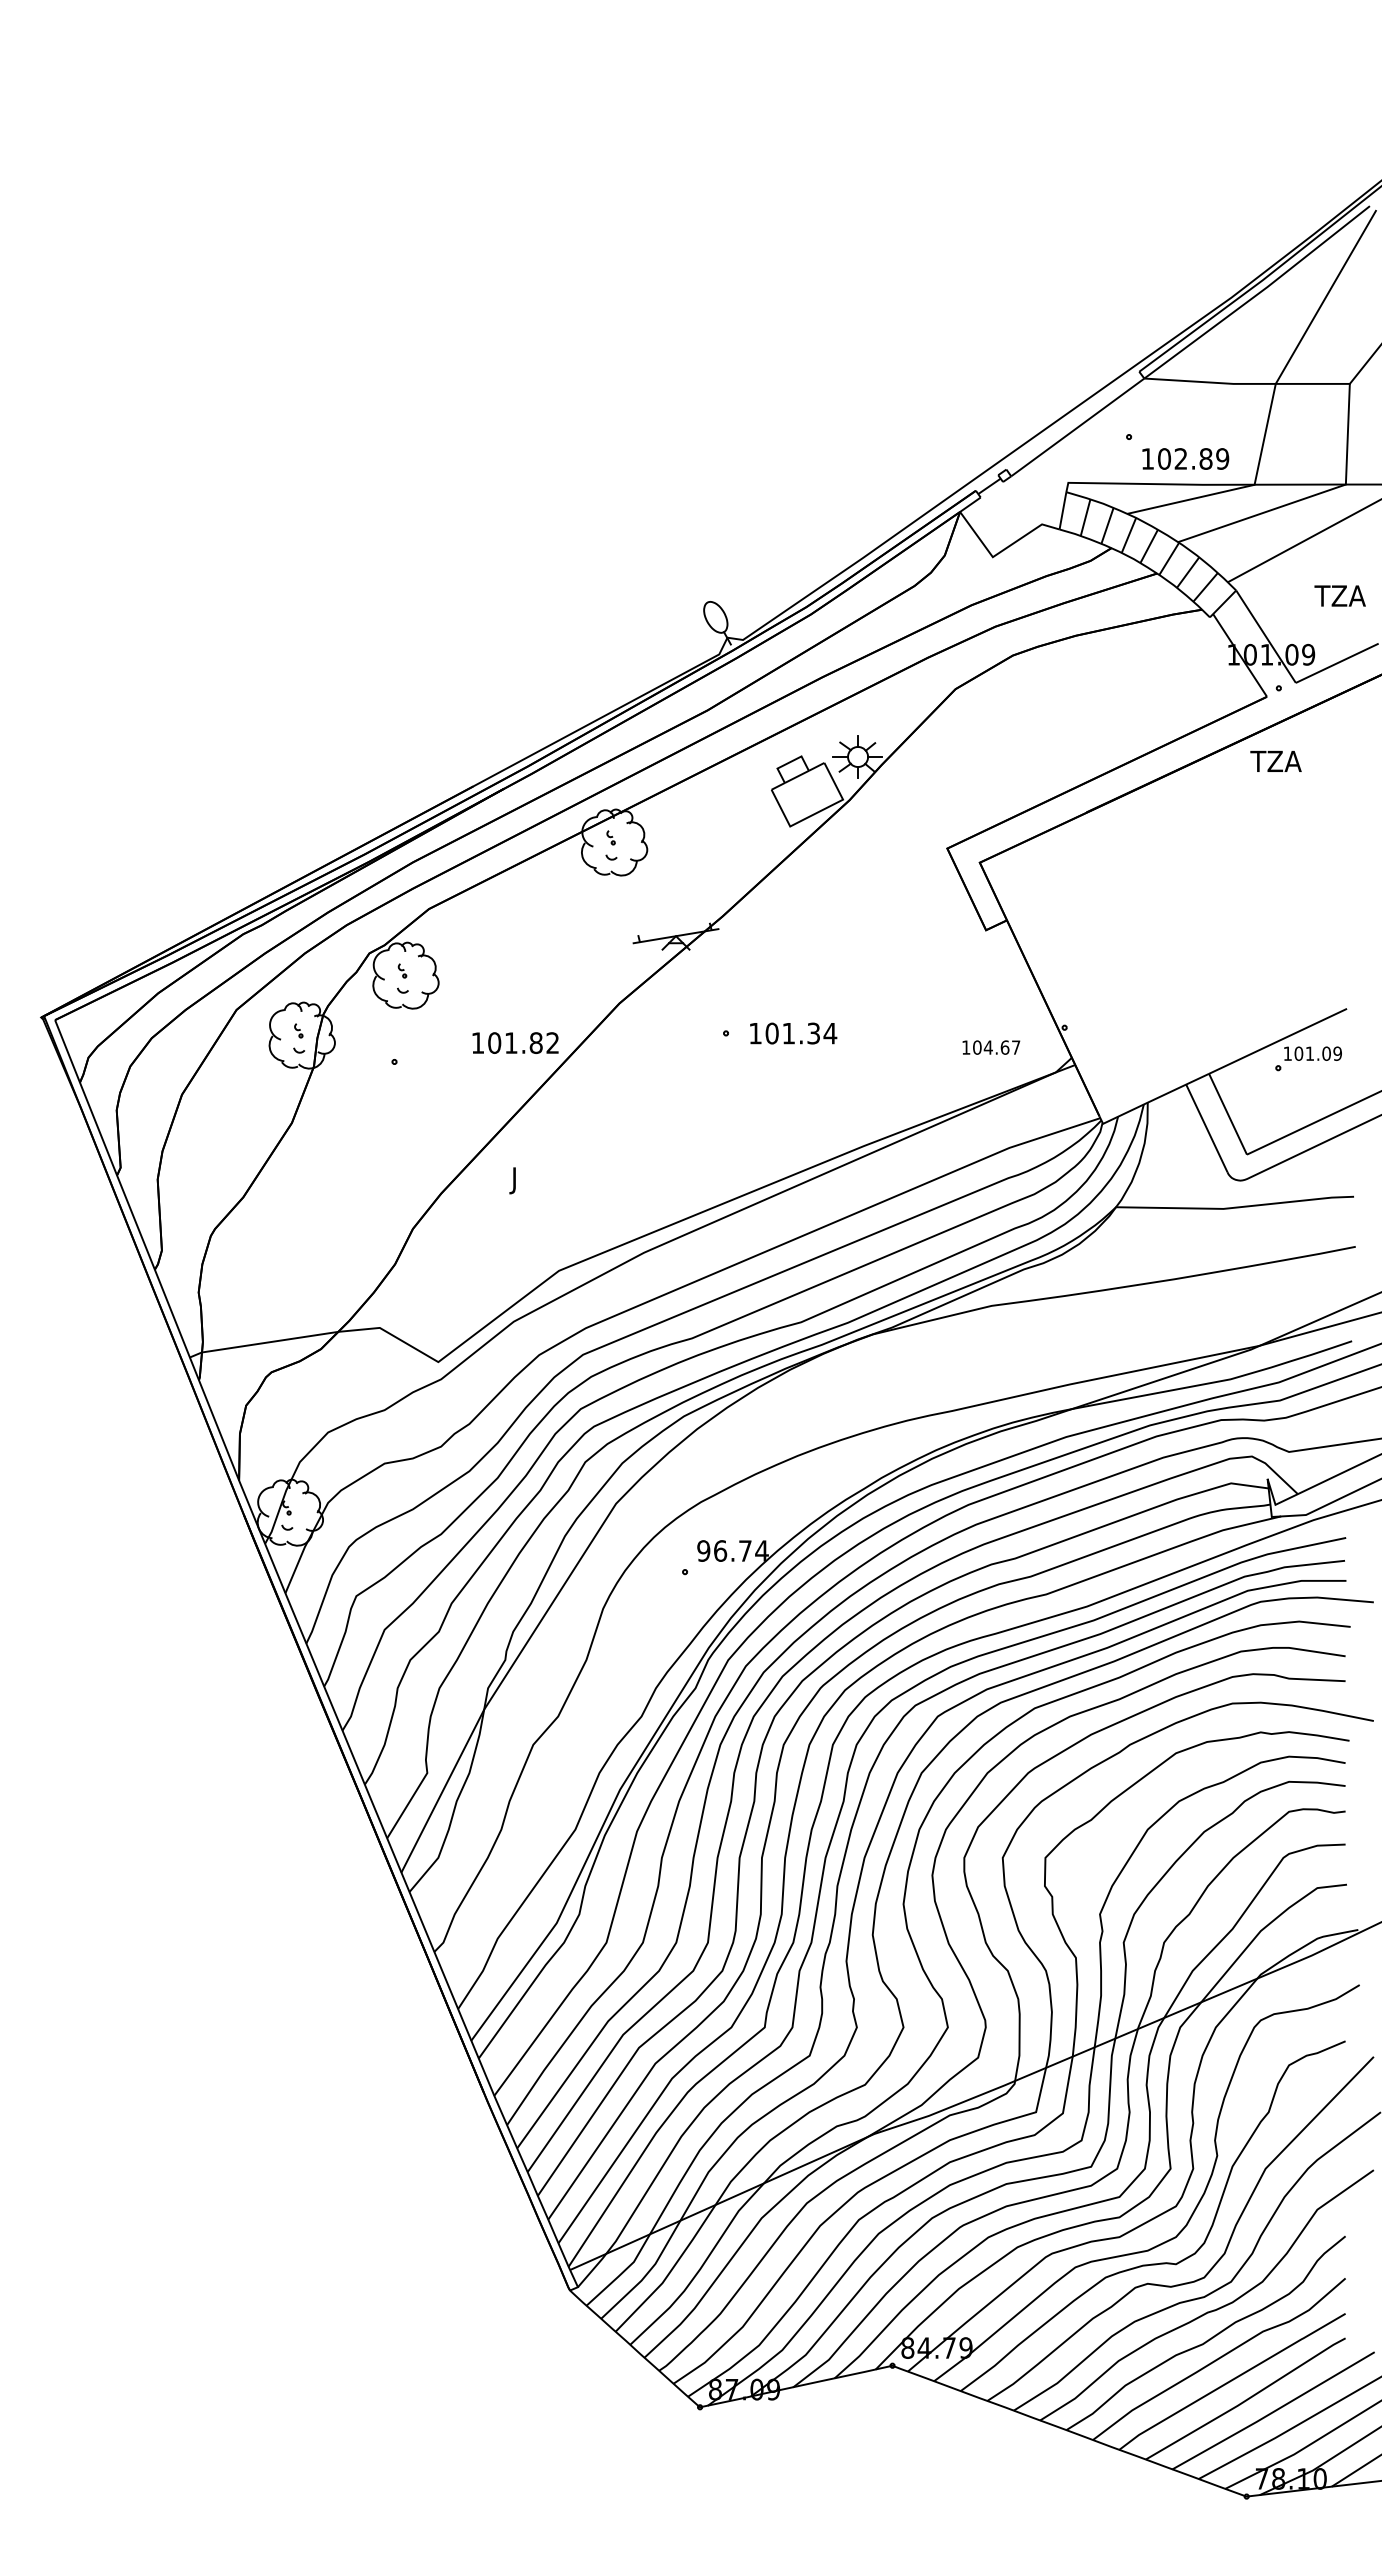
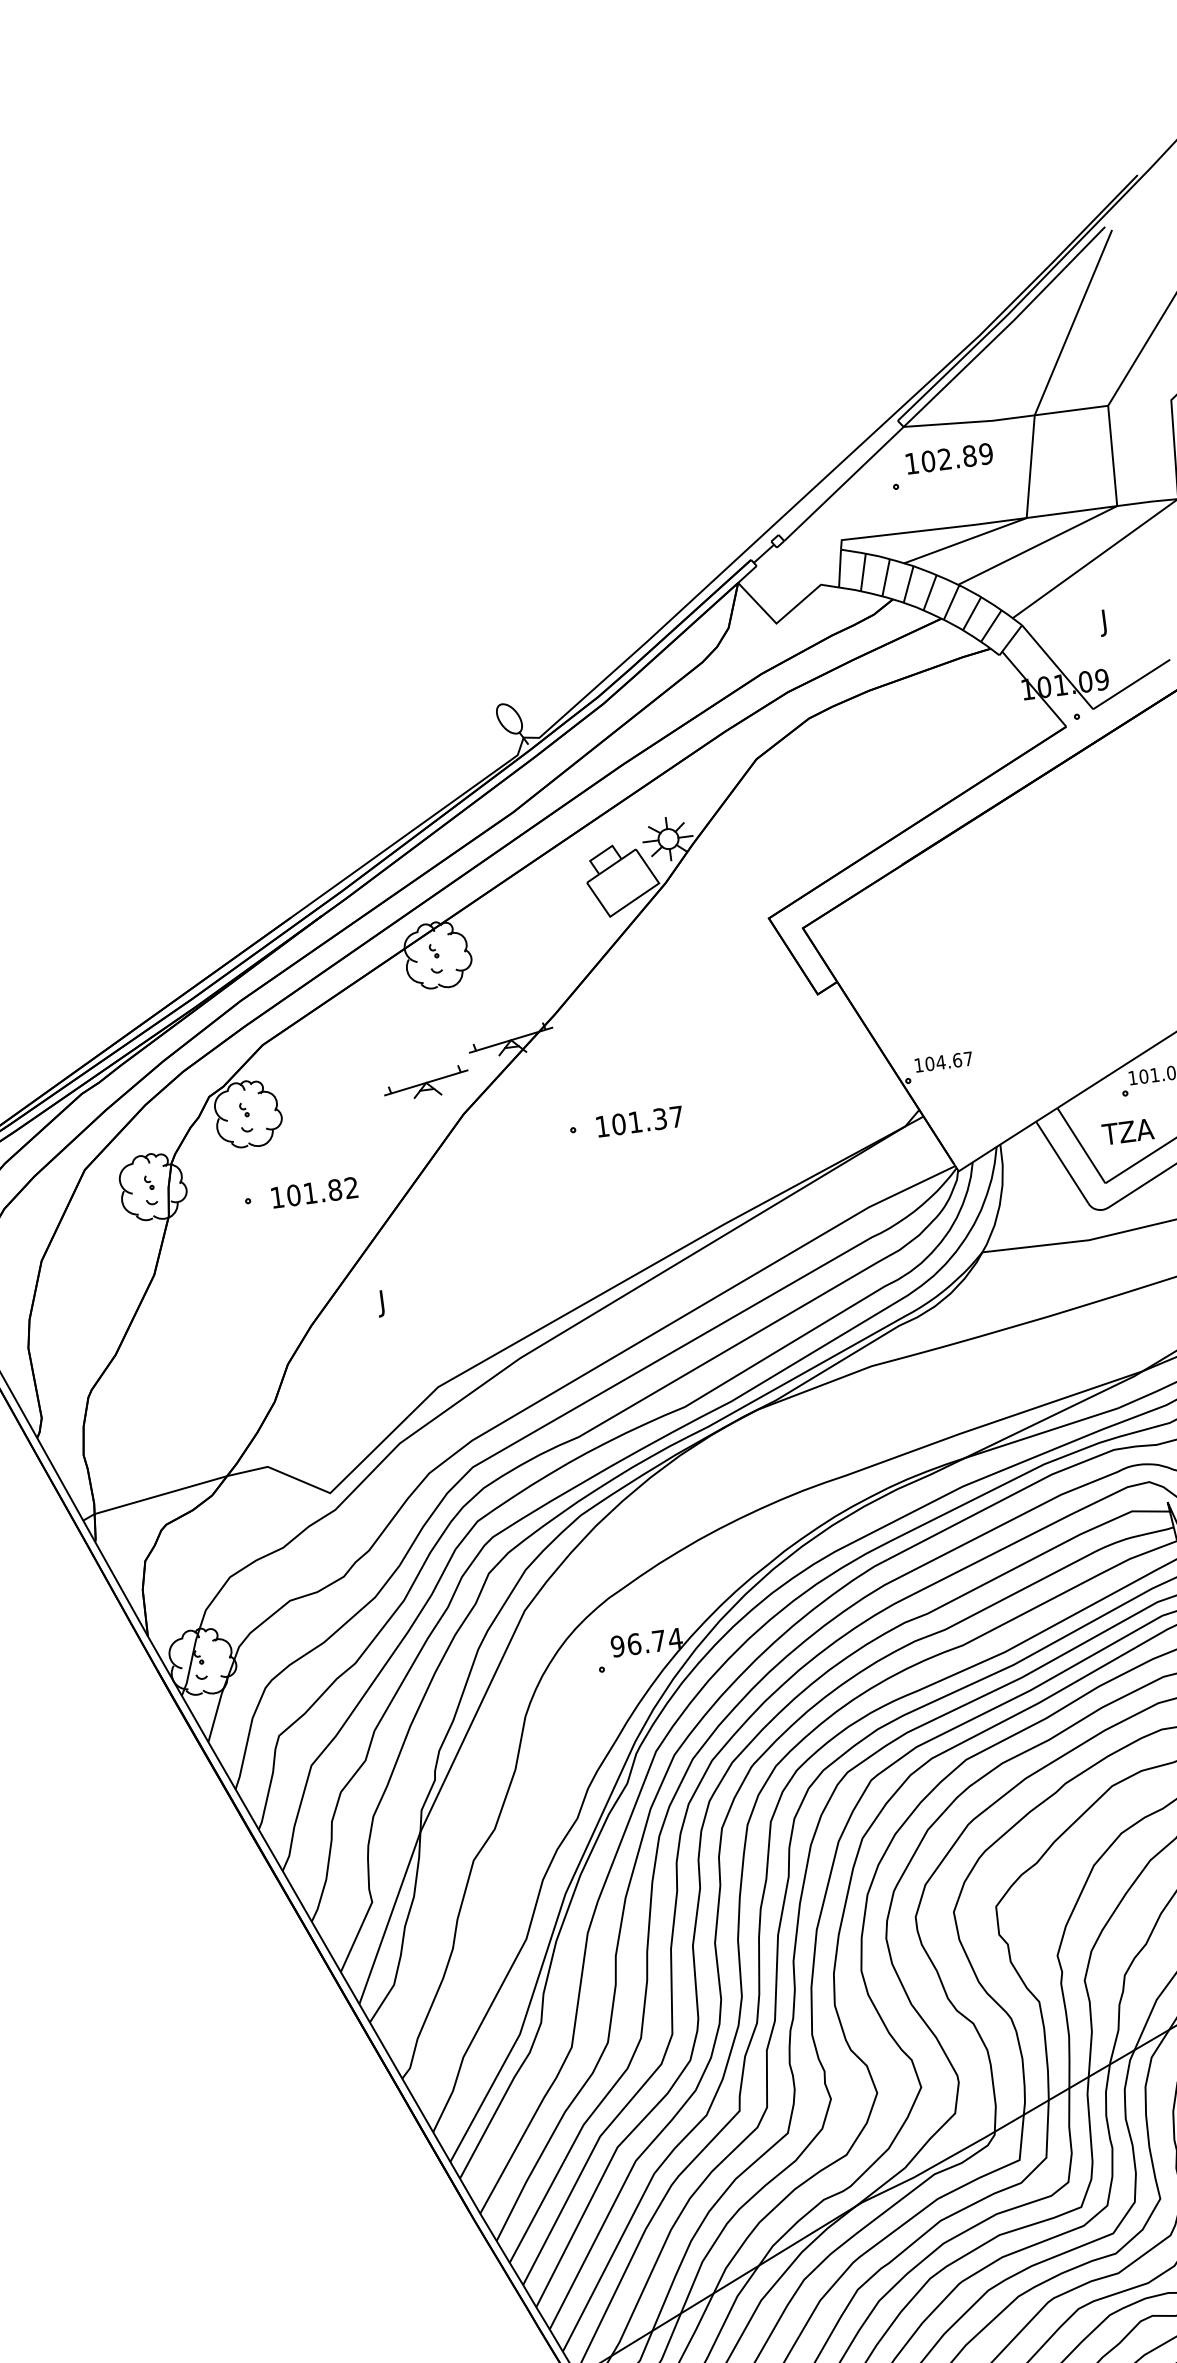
text: (1185, 458) -> (949, 458), moved
text: (1339, 598) -> (1125, 619), TZA -> J
text: (1275, 760) -> (1127, 1130), moved
part: (586, 967) -> (426, 1082), added
text: (830, 1033) -> (676, 1116), 101.34 -> 101.37
text: (515, 1042) -> (314, 1192), moved
text: (991, 1047) -> (943, 1061), moved

